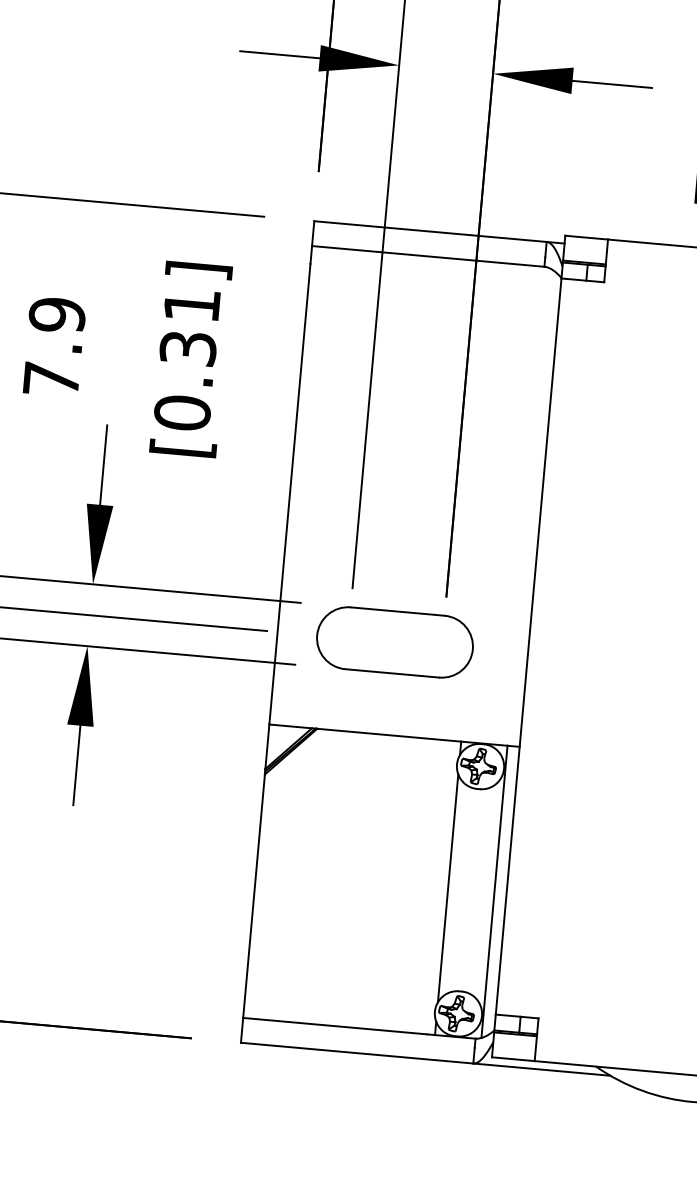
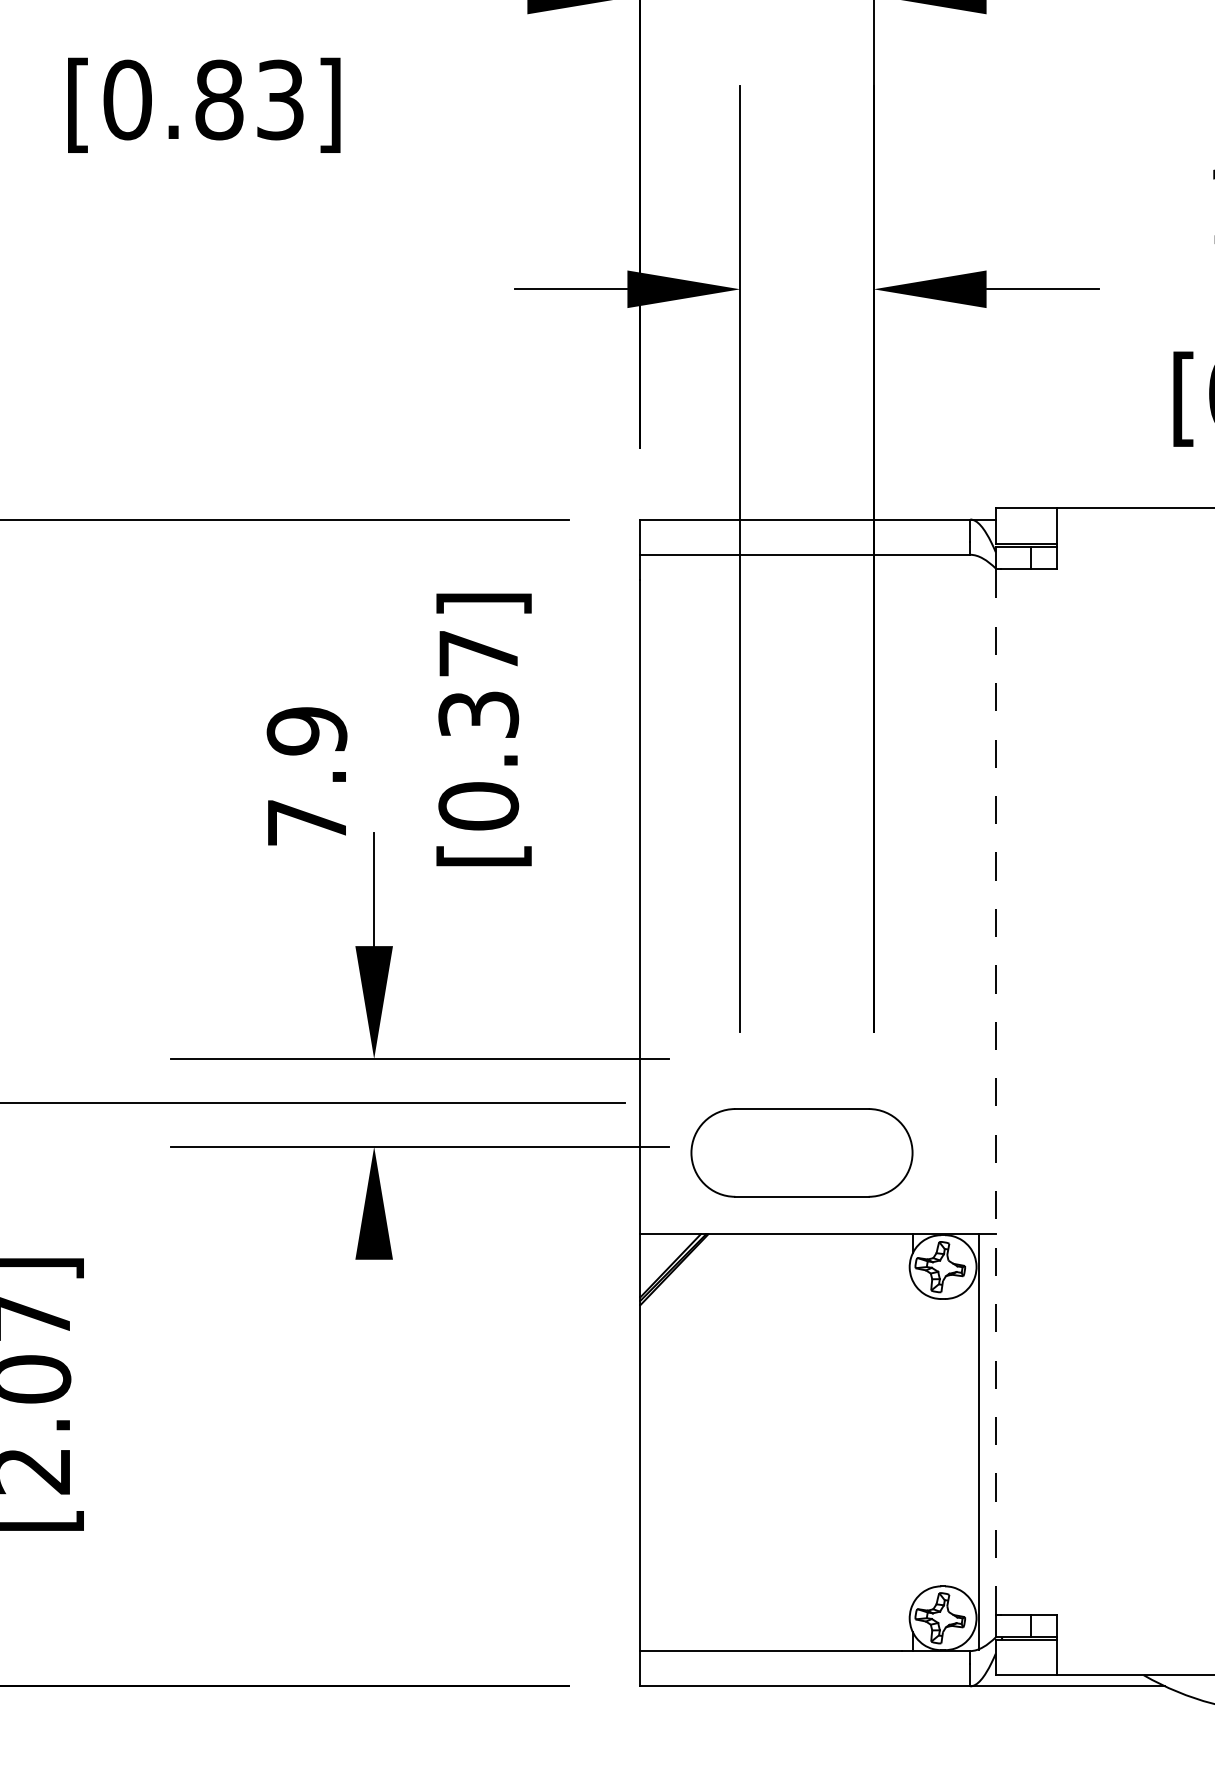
text: (191, 305) -> (478, 653), [0.31] -> [0.37]
text: (54, 347) -> (306, 776), moved
part: (394, 642) -> (801, 1152), moved
line: (528, 646) -> (995, 1091), solid -> dashed
line: (77, 764) -> (374, 1315), removed
line: (447, 888) -> (912, 1442), removed

